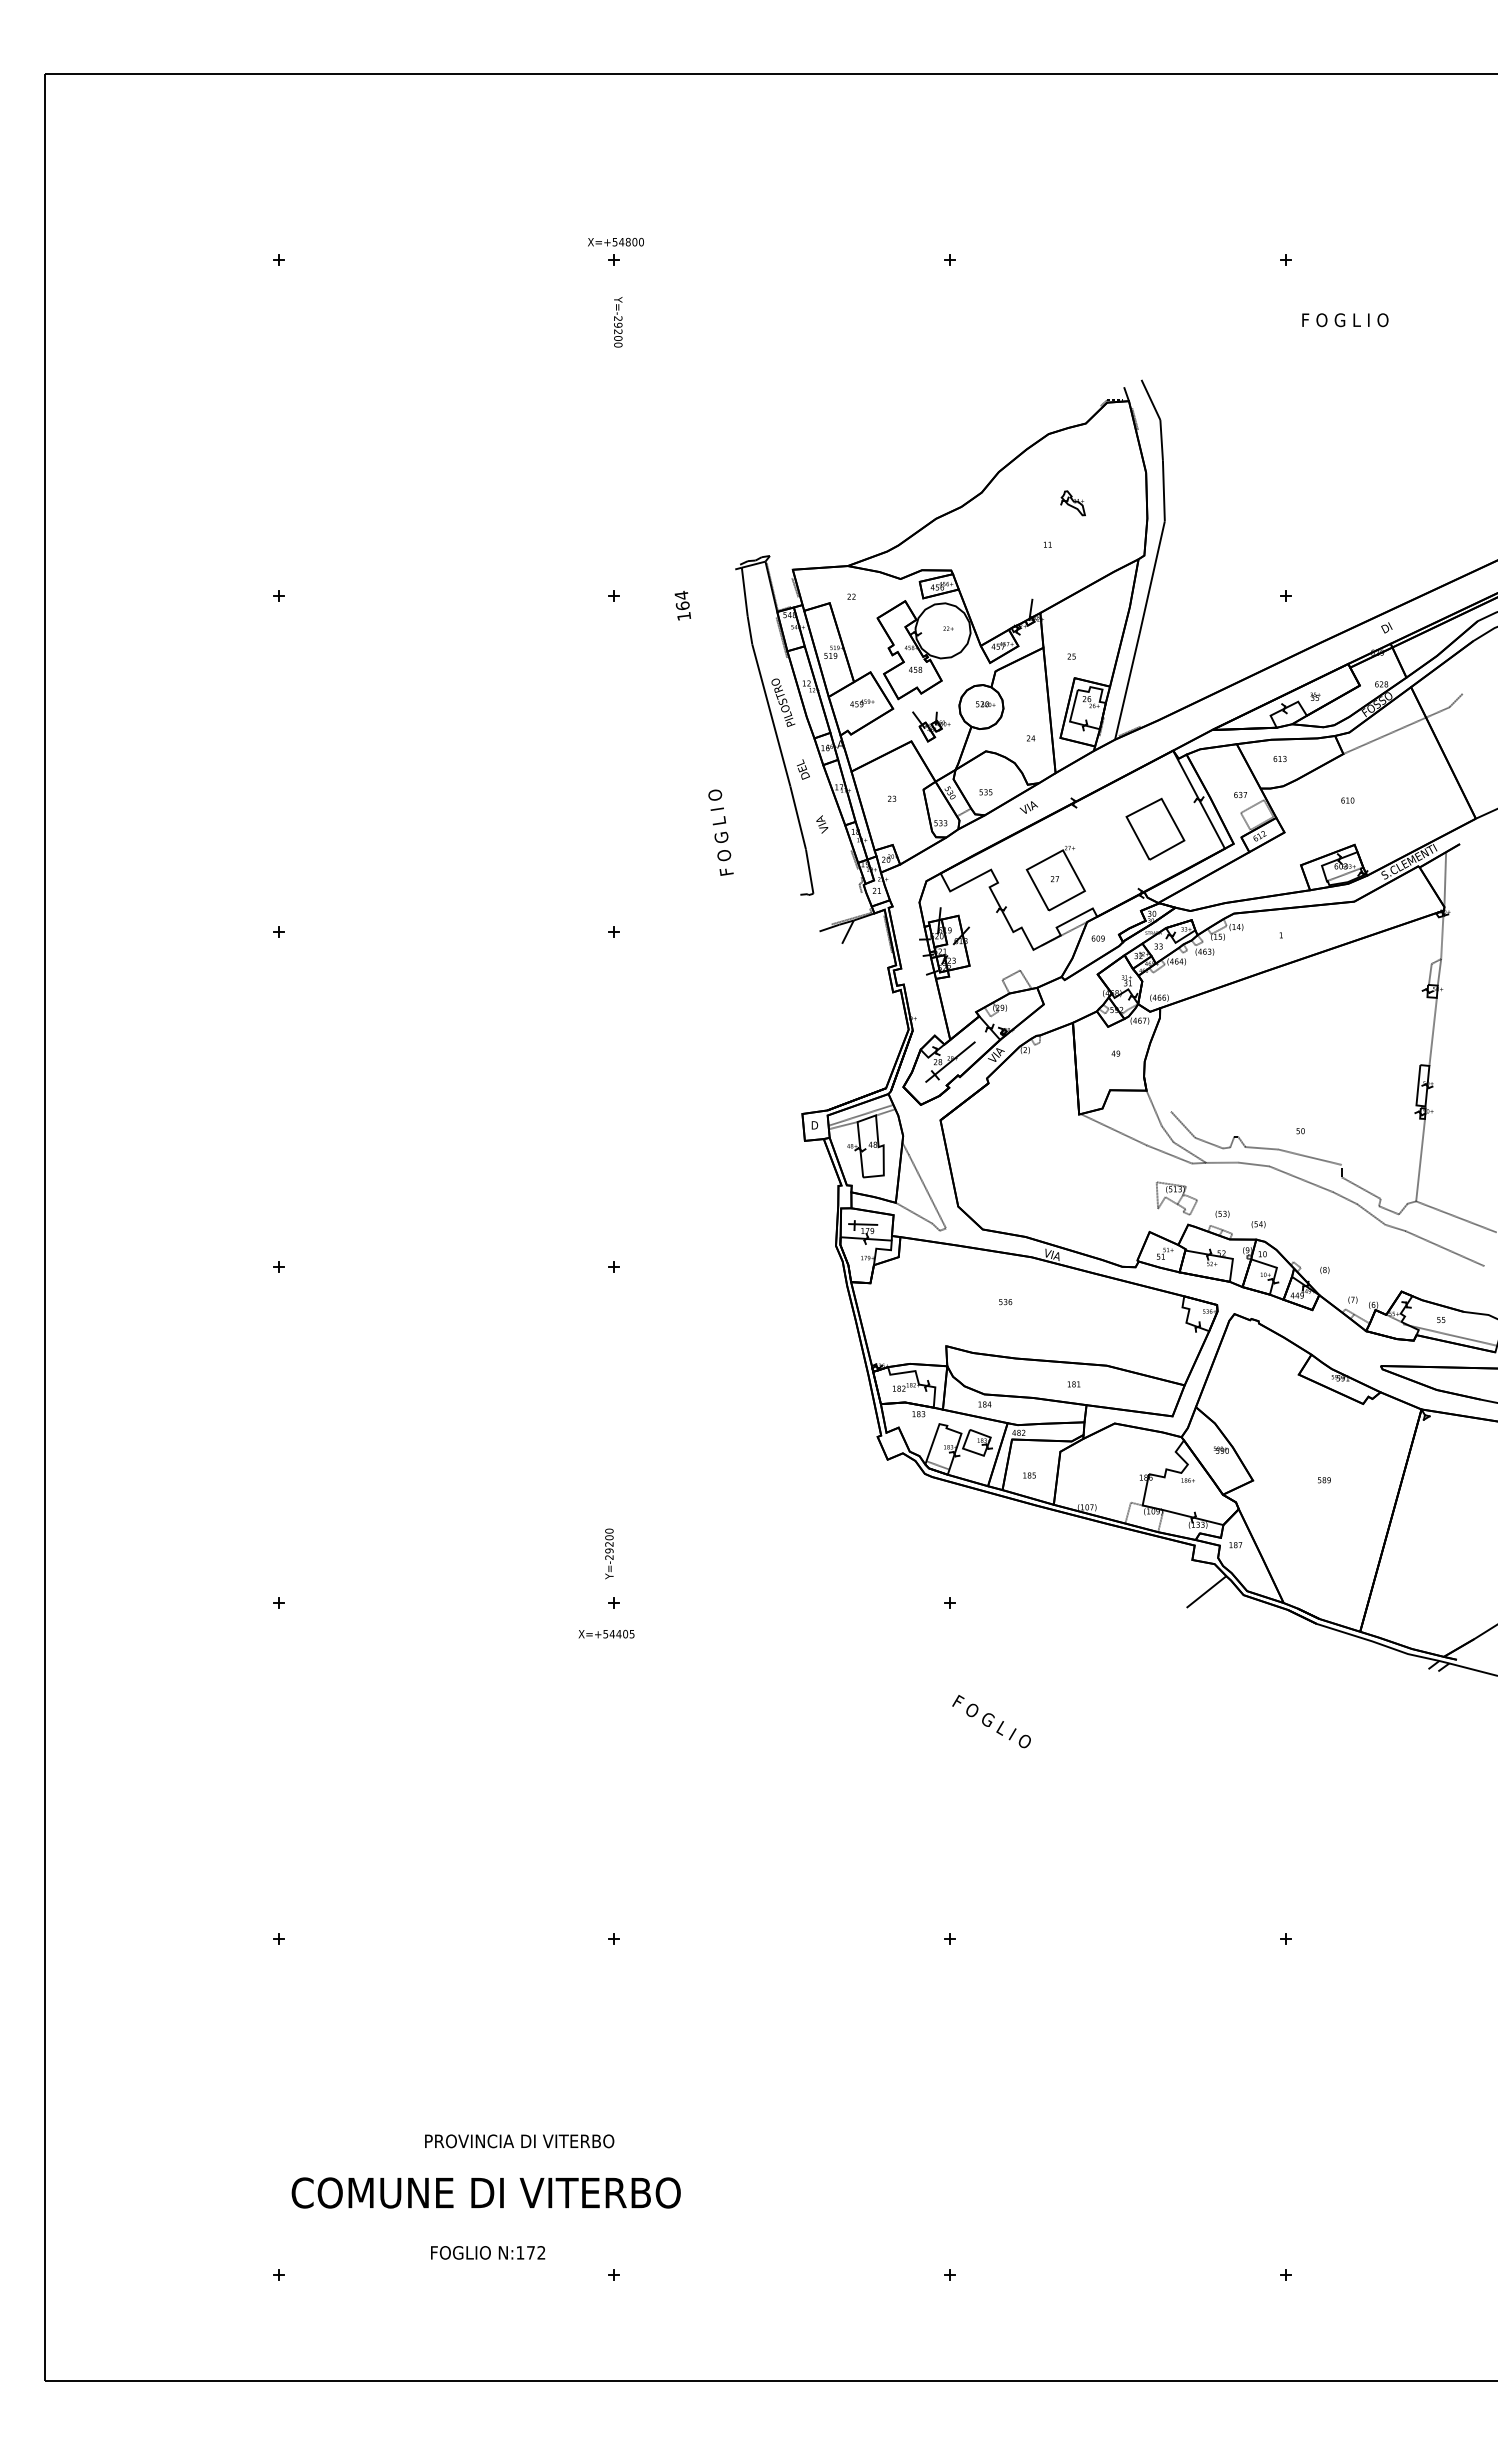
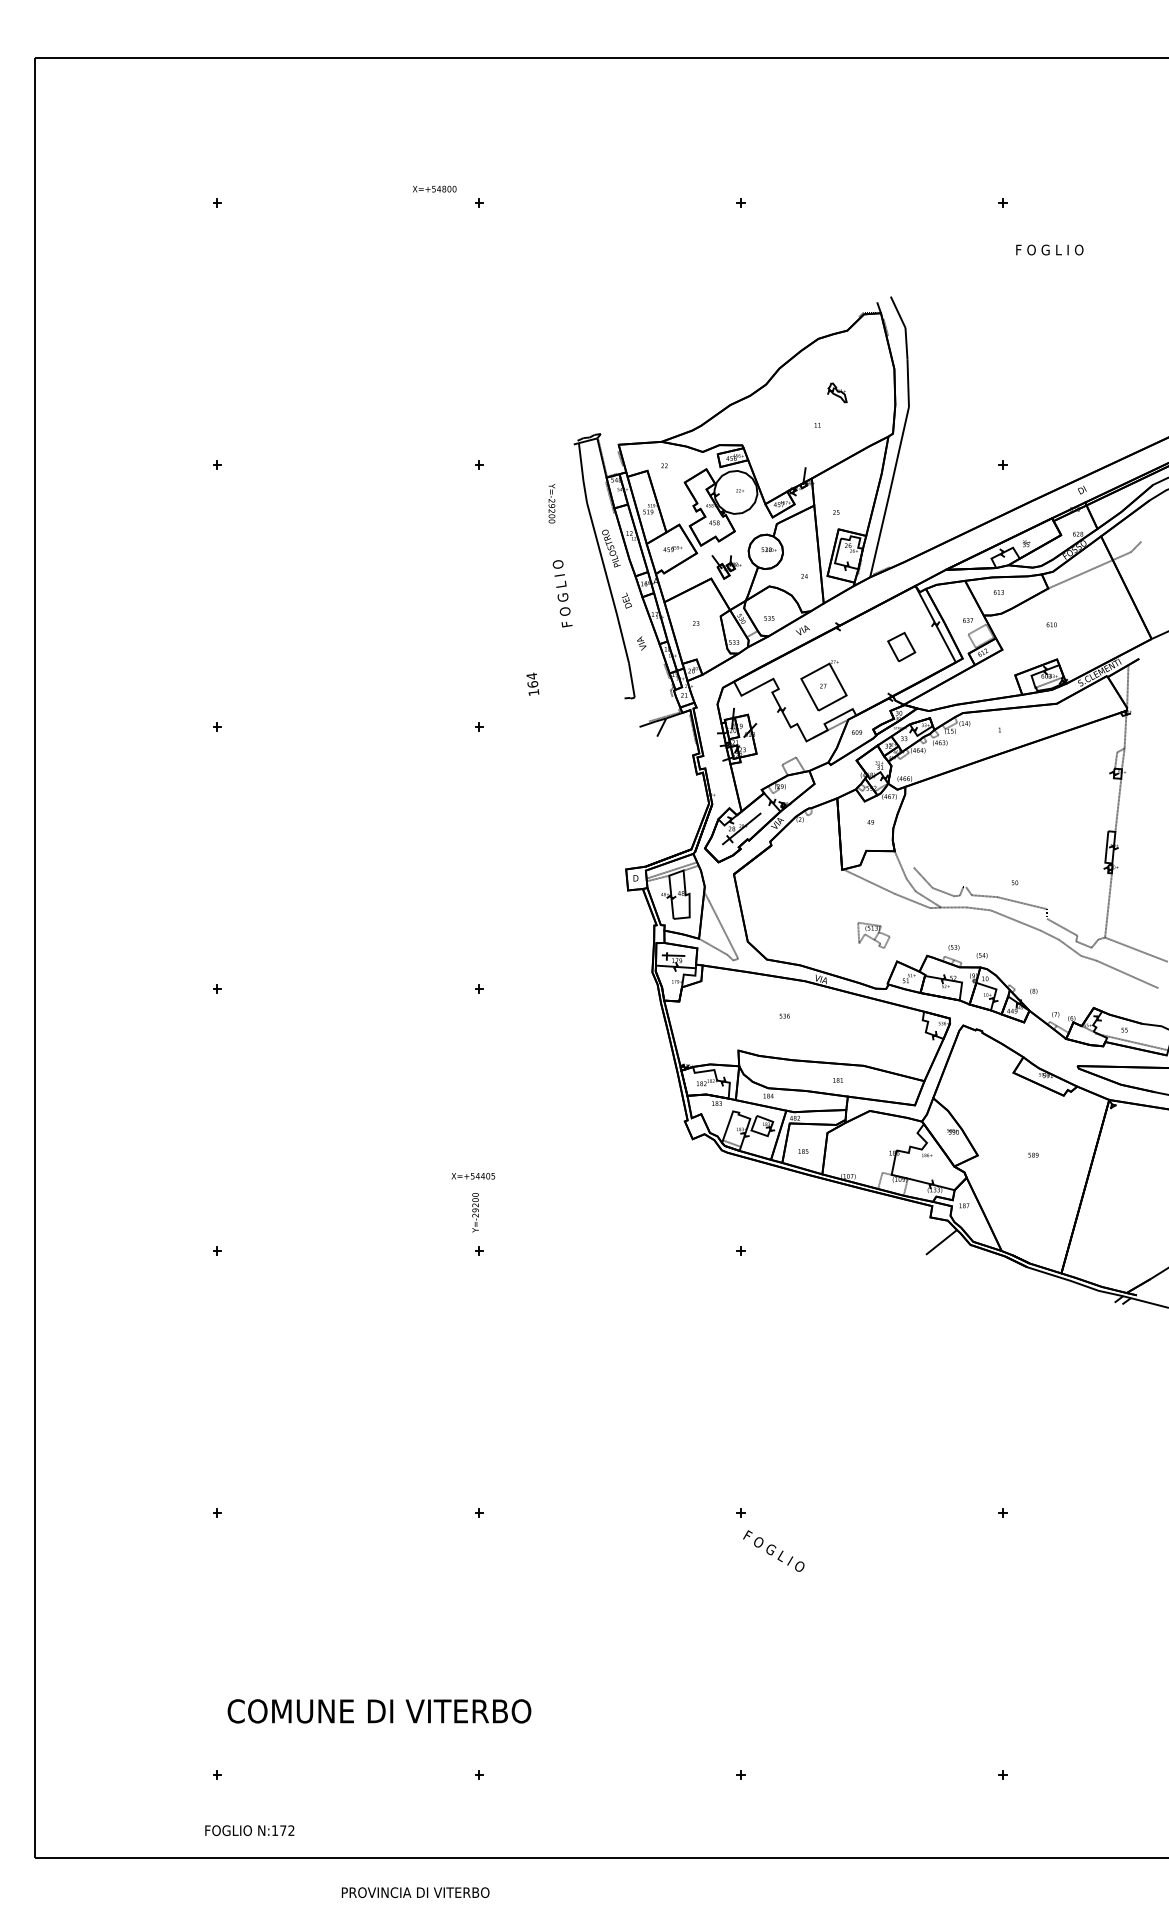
text: (615, 241) -> (434, 188), moved
text: (618, 322) -> (552, 503), moved
text: (682, 605) -> (532, 684), moved
part: (1155, 828) -> (901, 646), size x0.6
text: (720, 832) -> (562, 593), moved
part: (1176, 1198) -> (873, 935), moved
text: (606, 1633) -> (473, 1175), moved
text: (991, 1721) -> (773, 1551), moved
text: (519, 2141) -> (415, 1892), moved
text: (488, 2252) -> (250, 1830), moved

